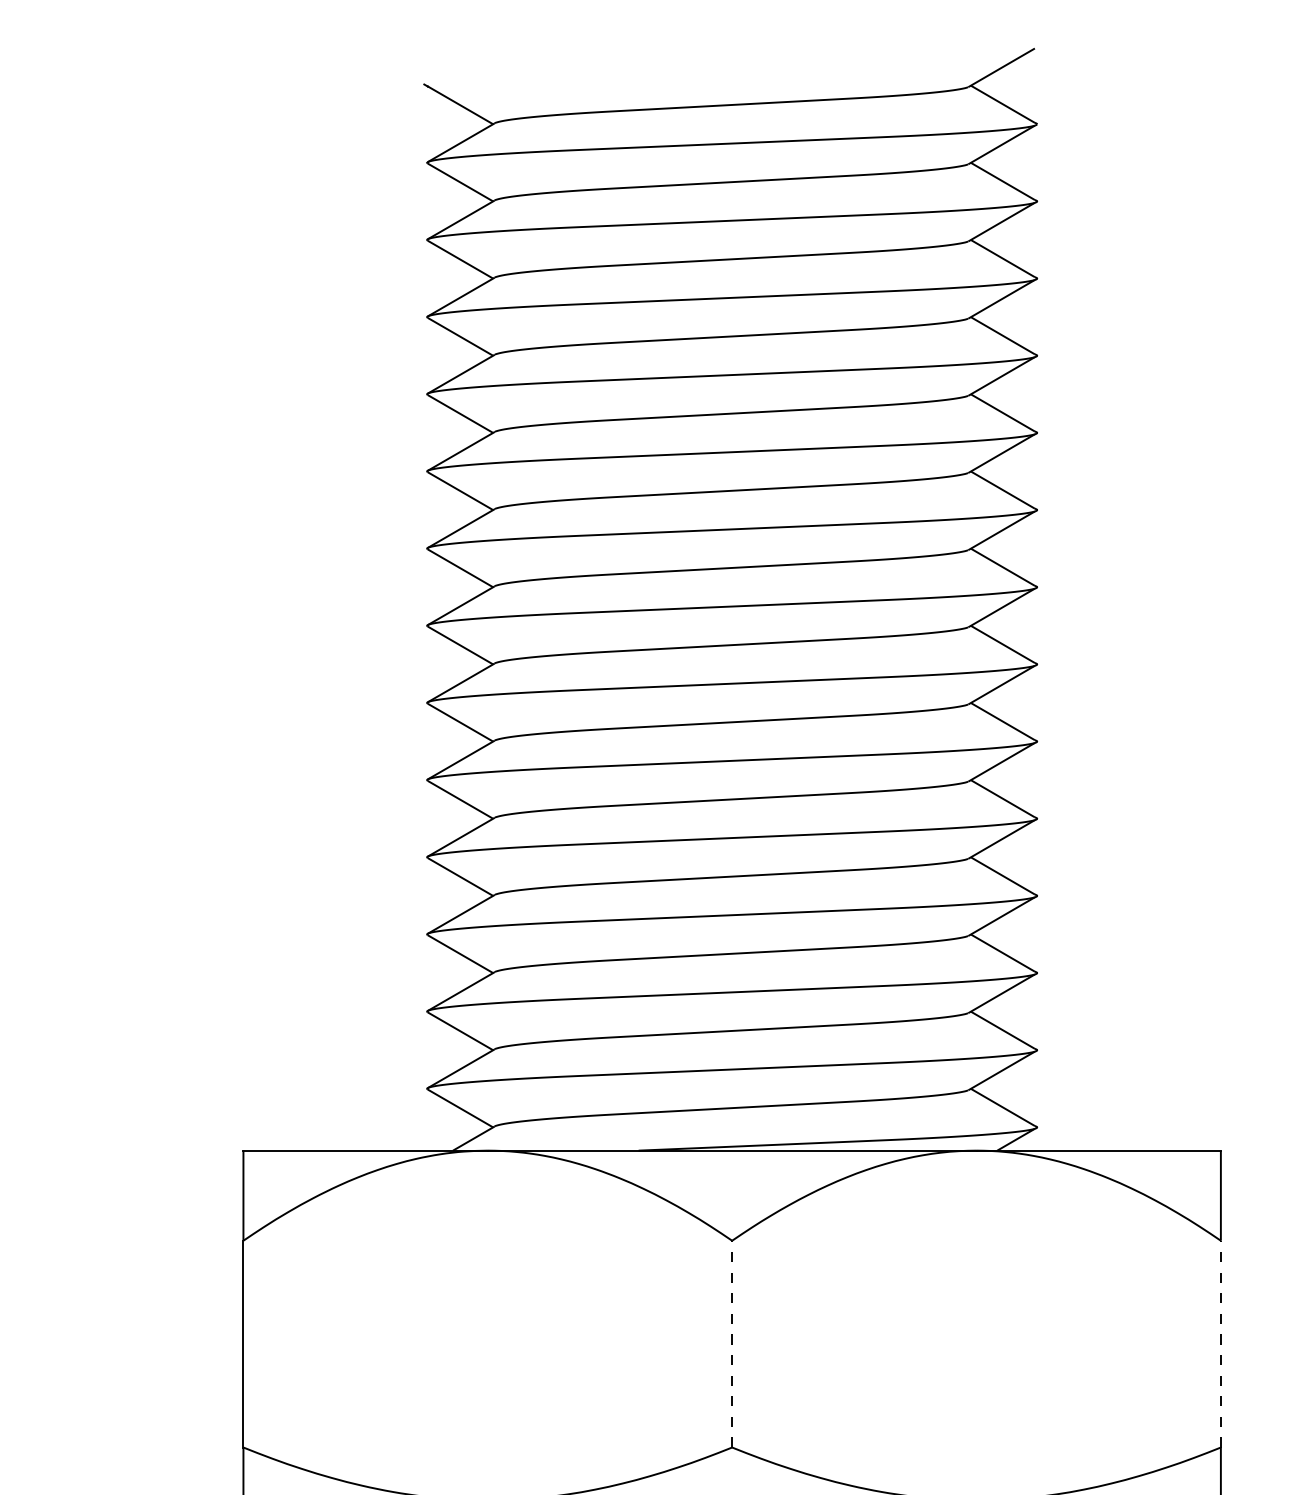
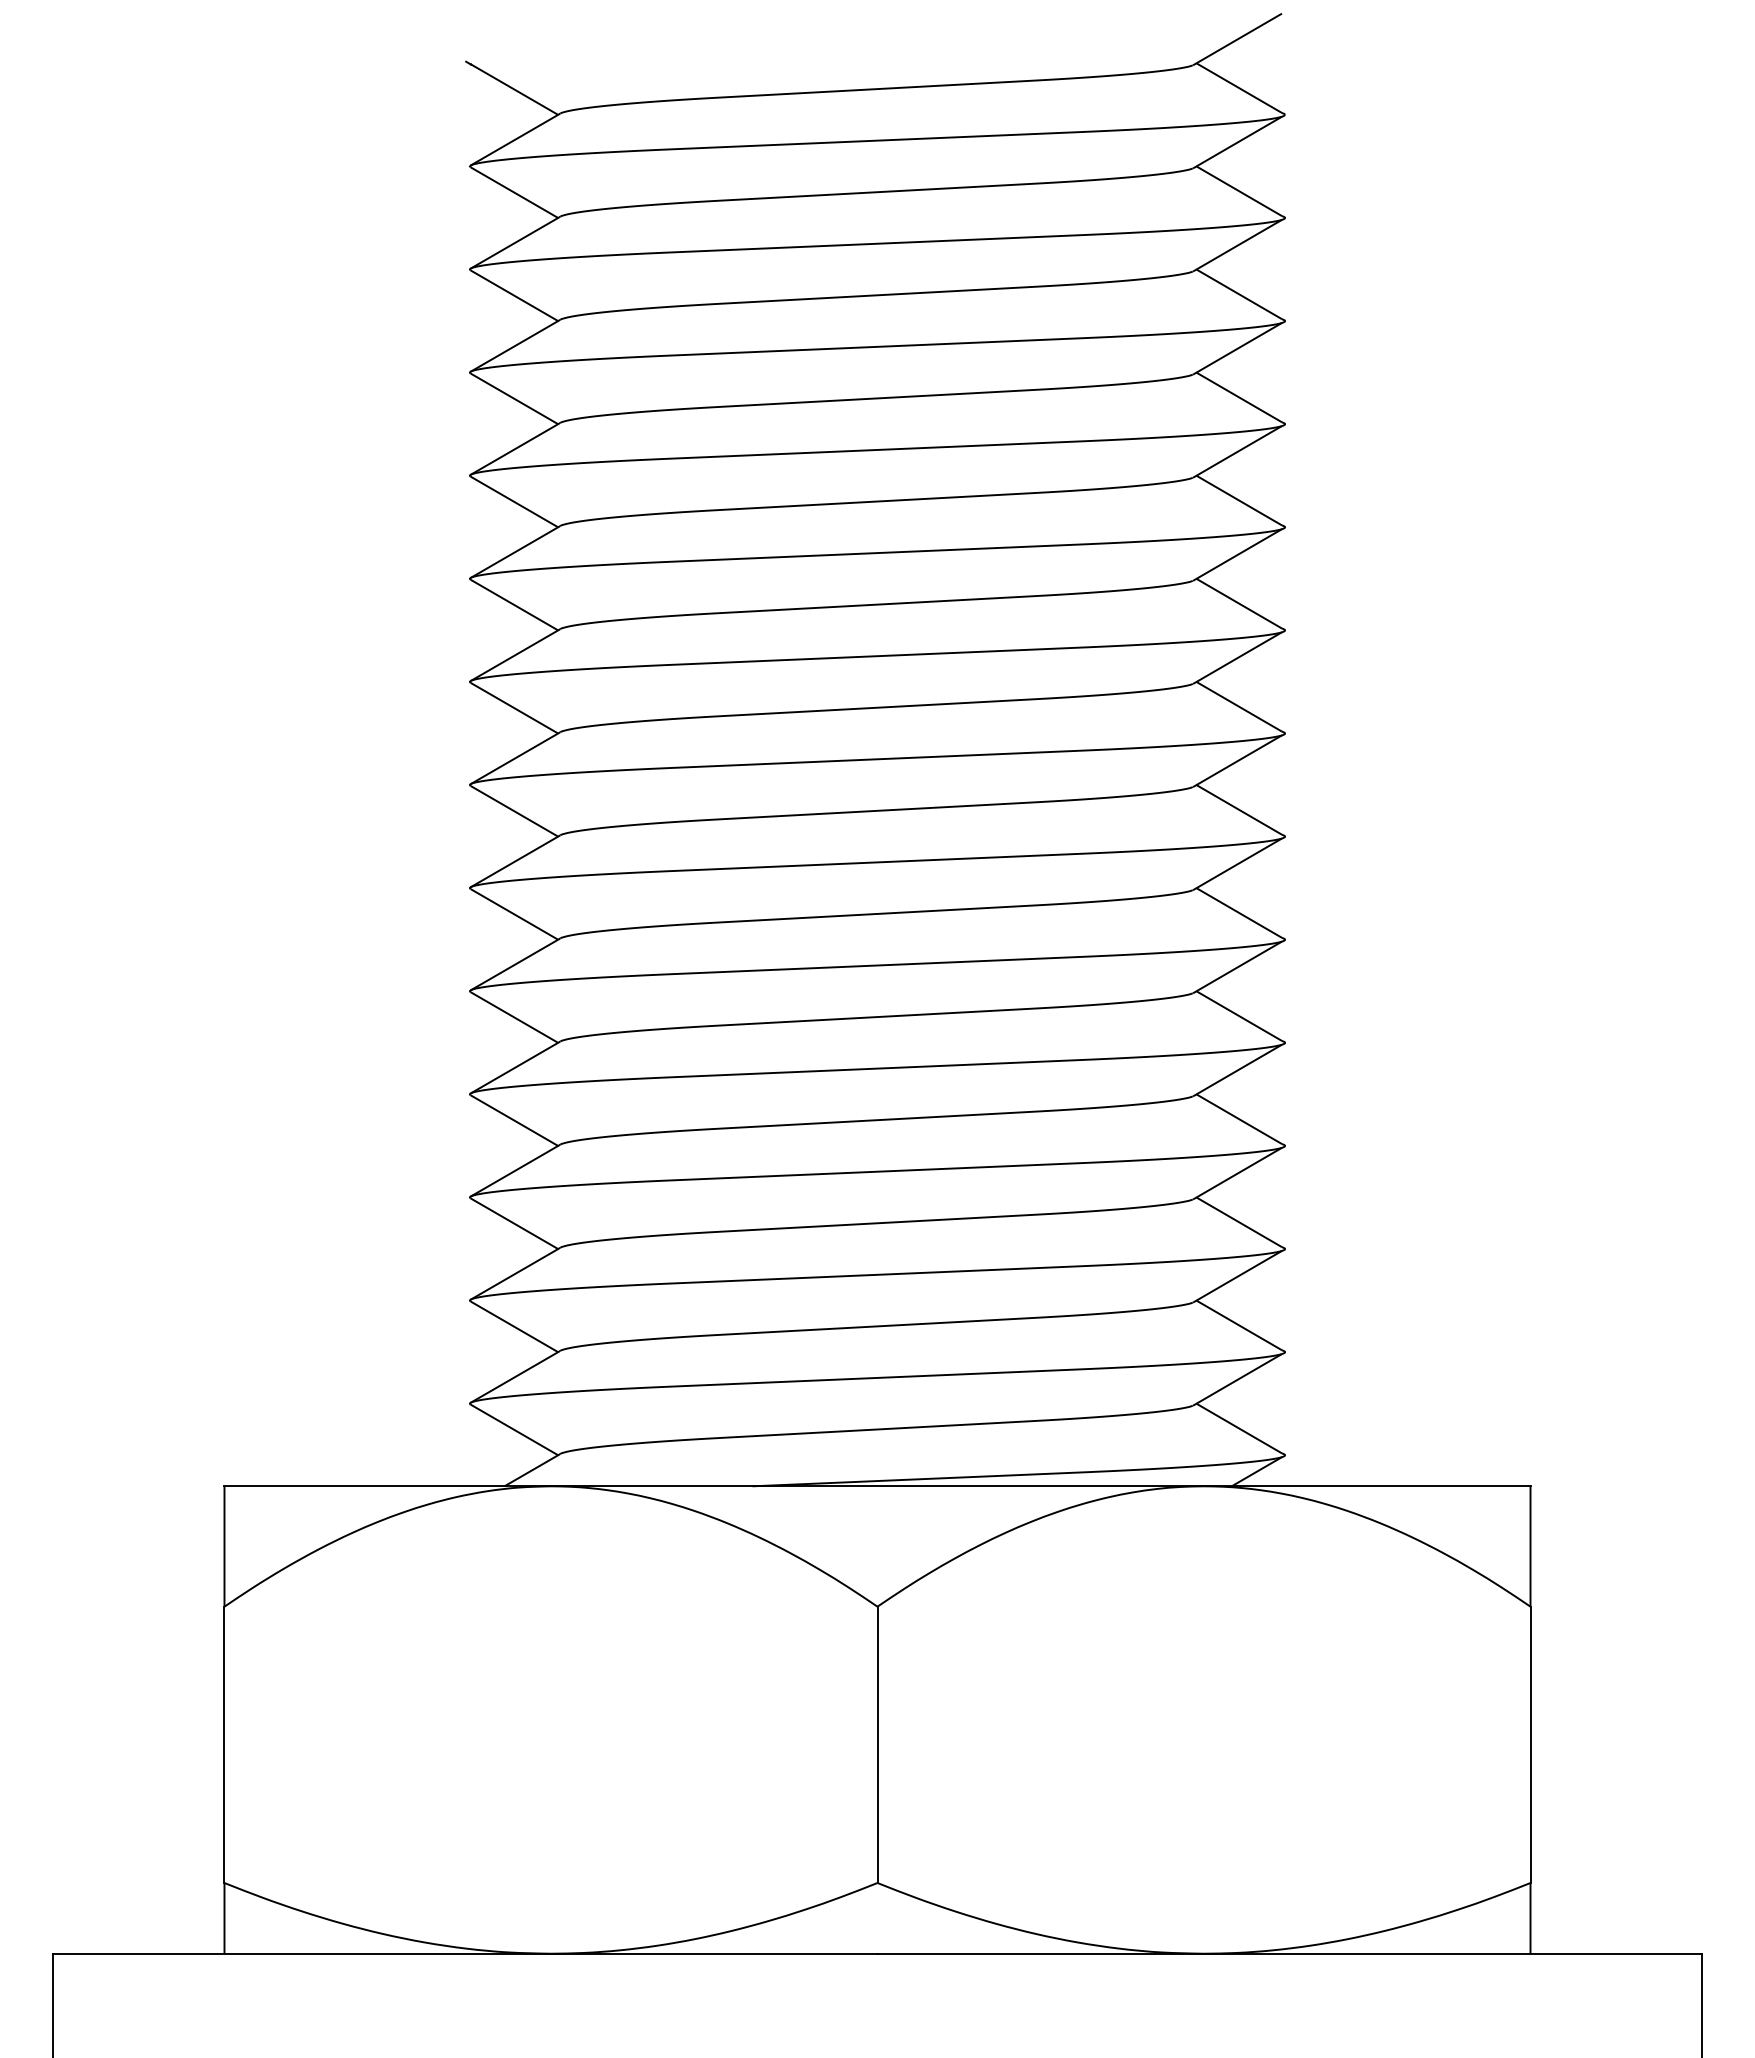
line: (732, 1343) -> (877, 1744), dashed -> solid
line: (1220, 1343) -> (1530, 1744), dashed -> solid

